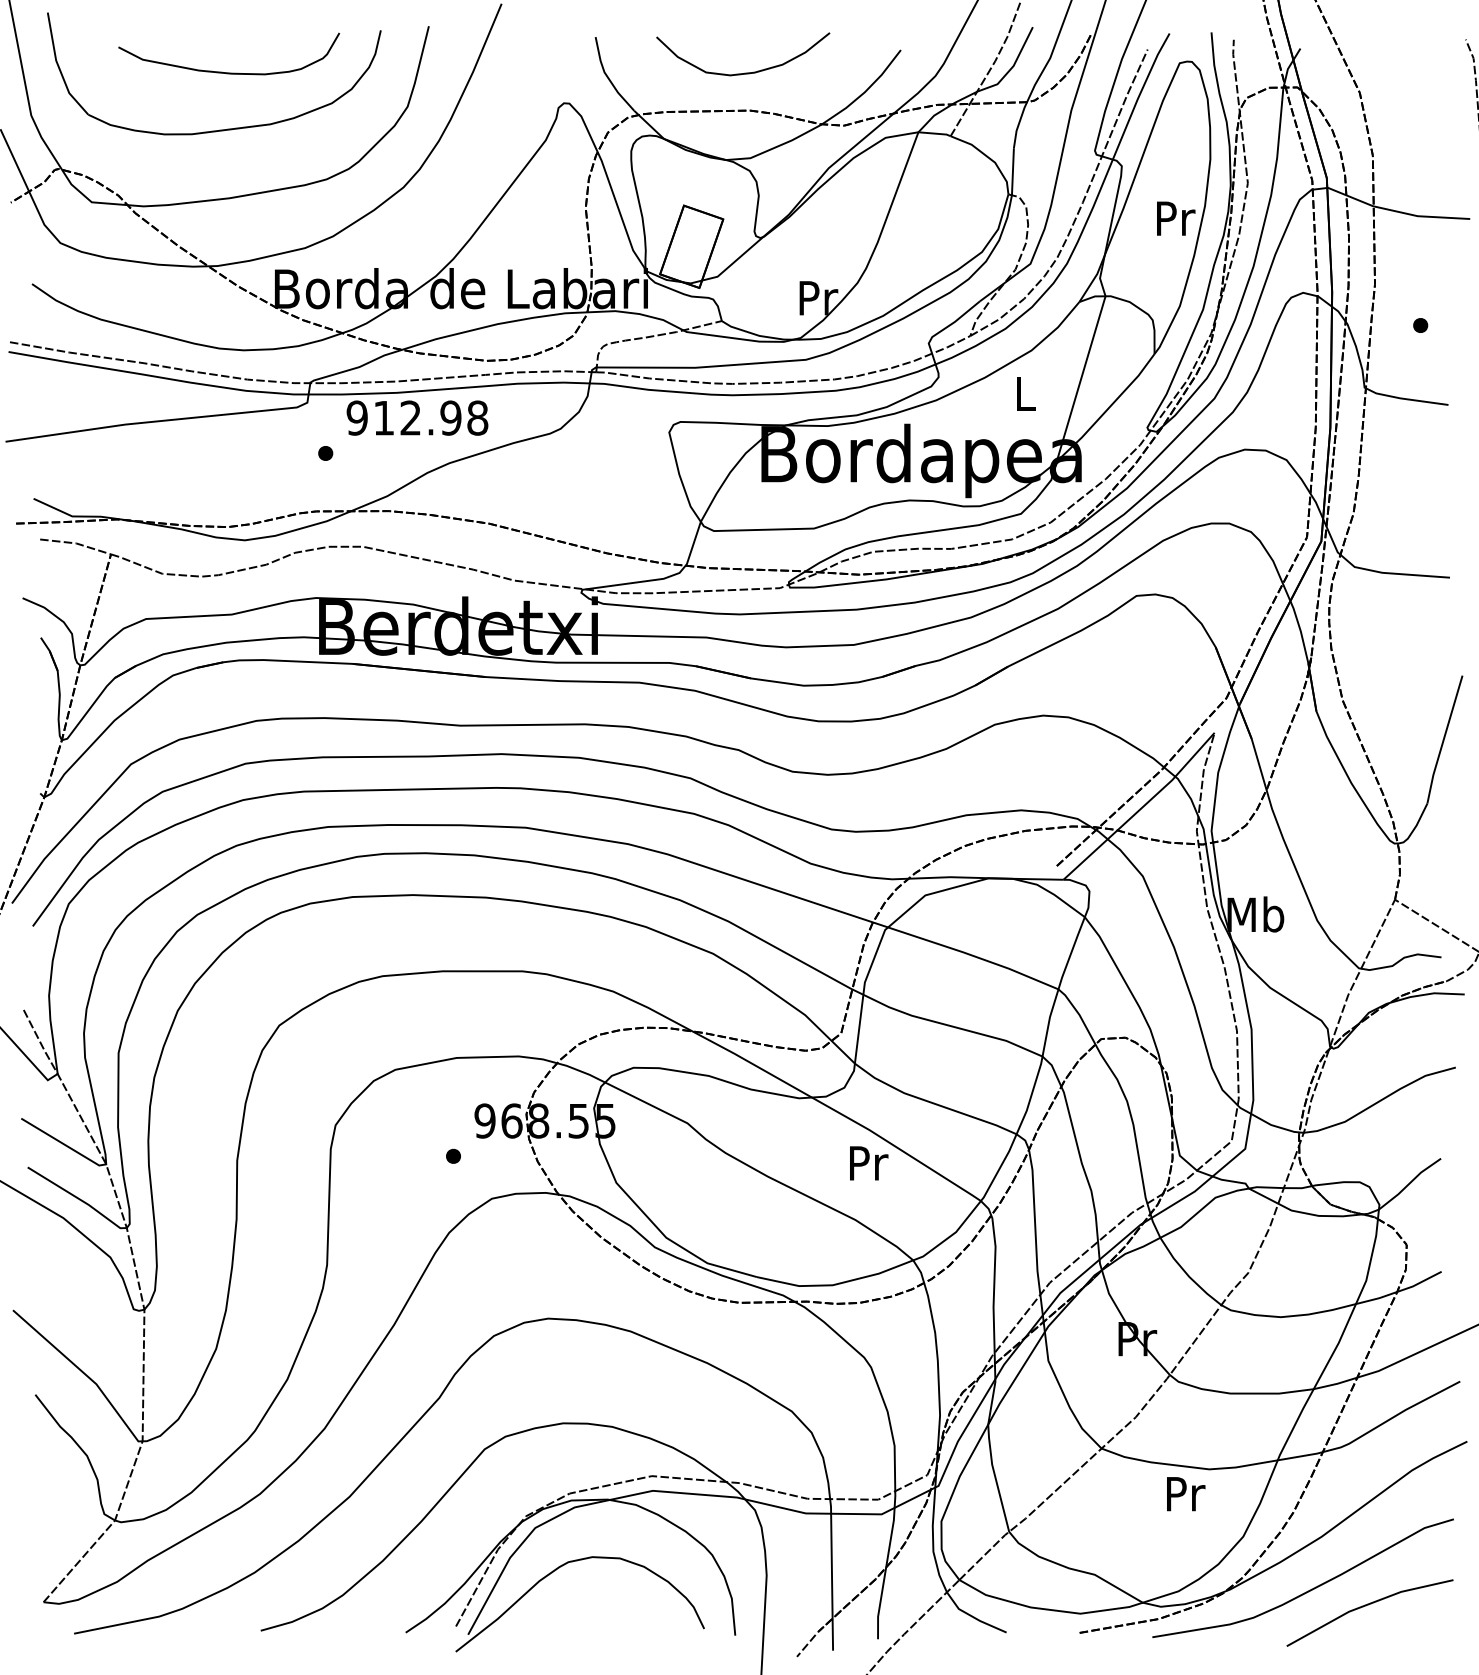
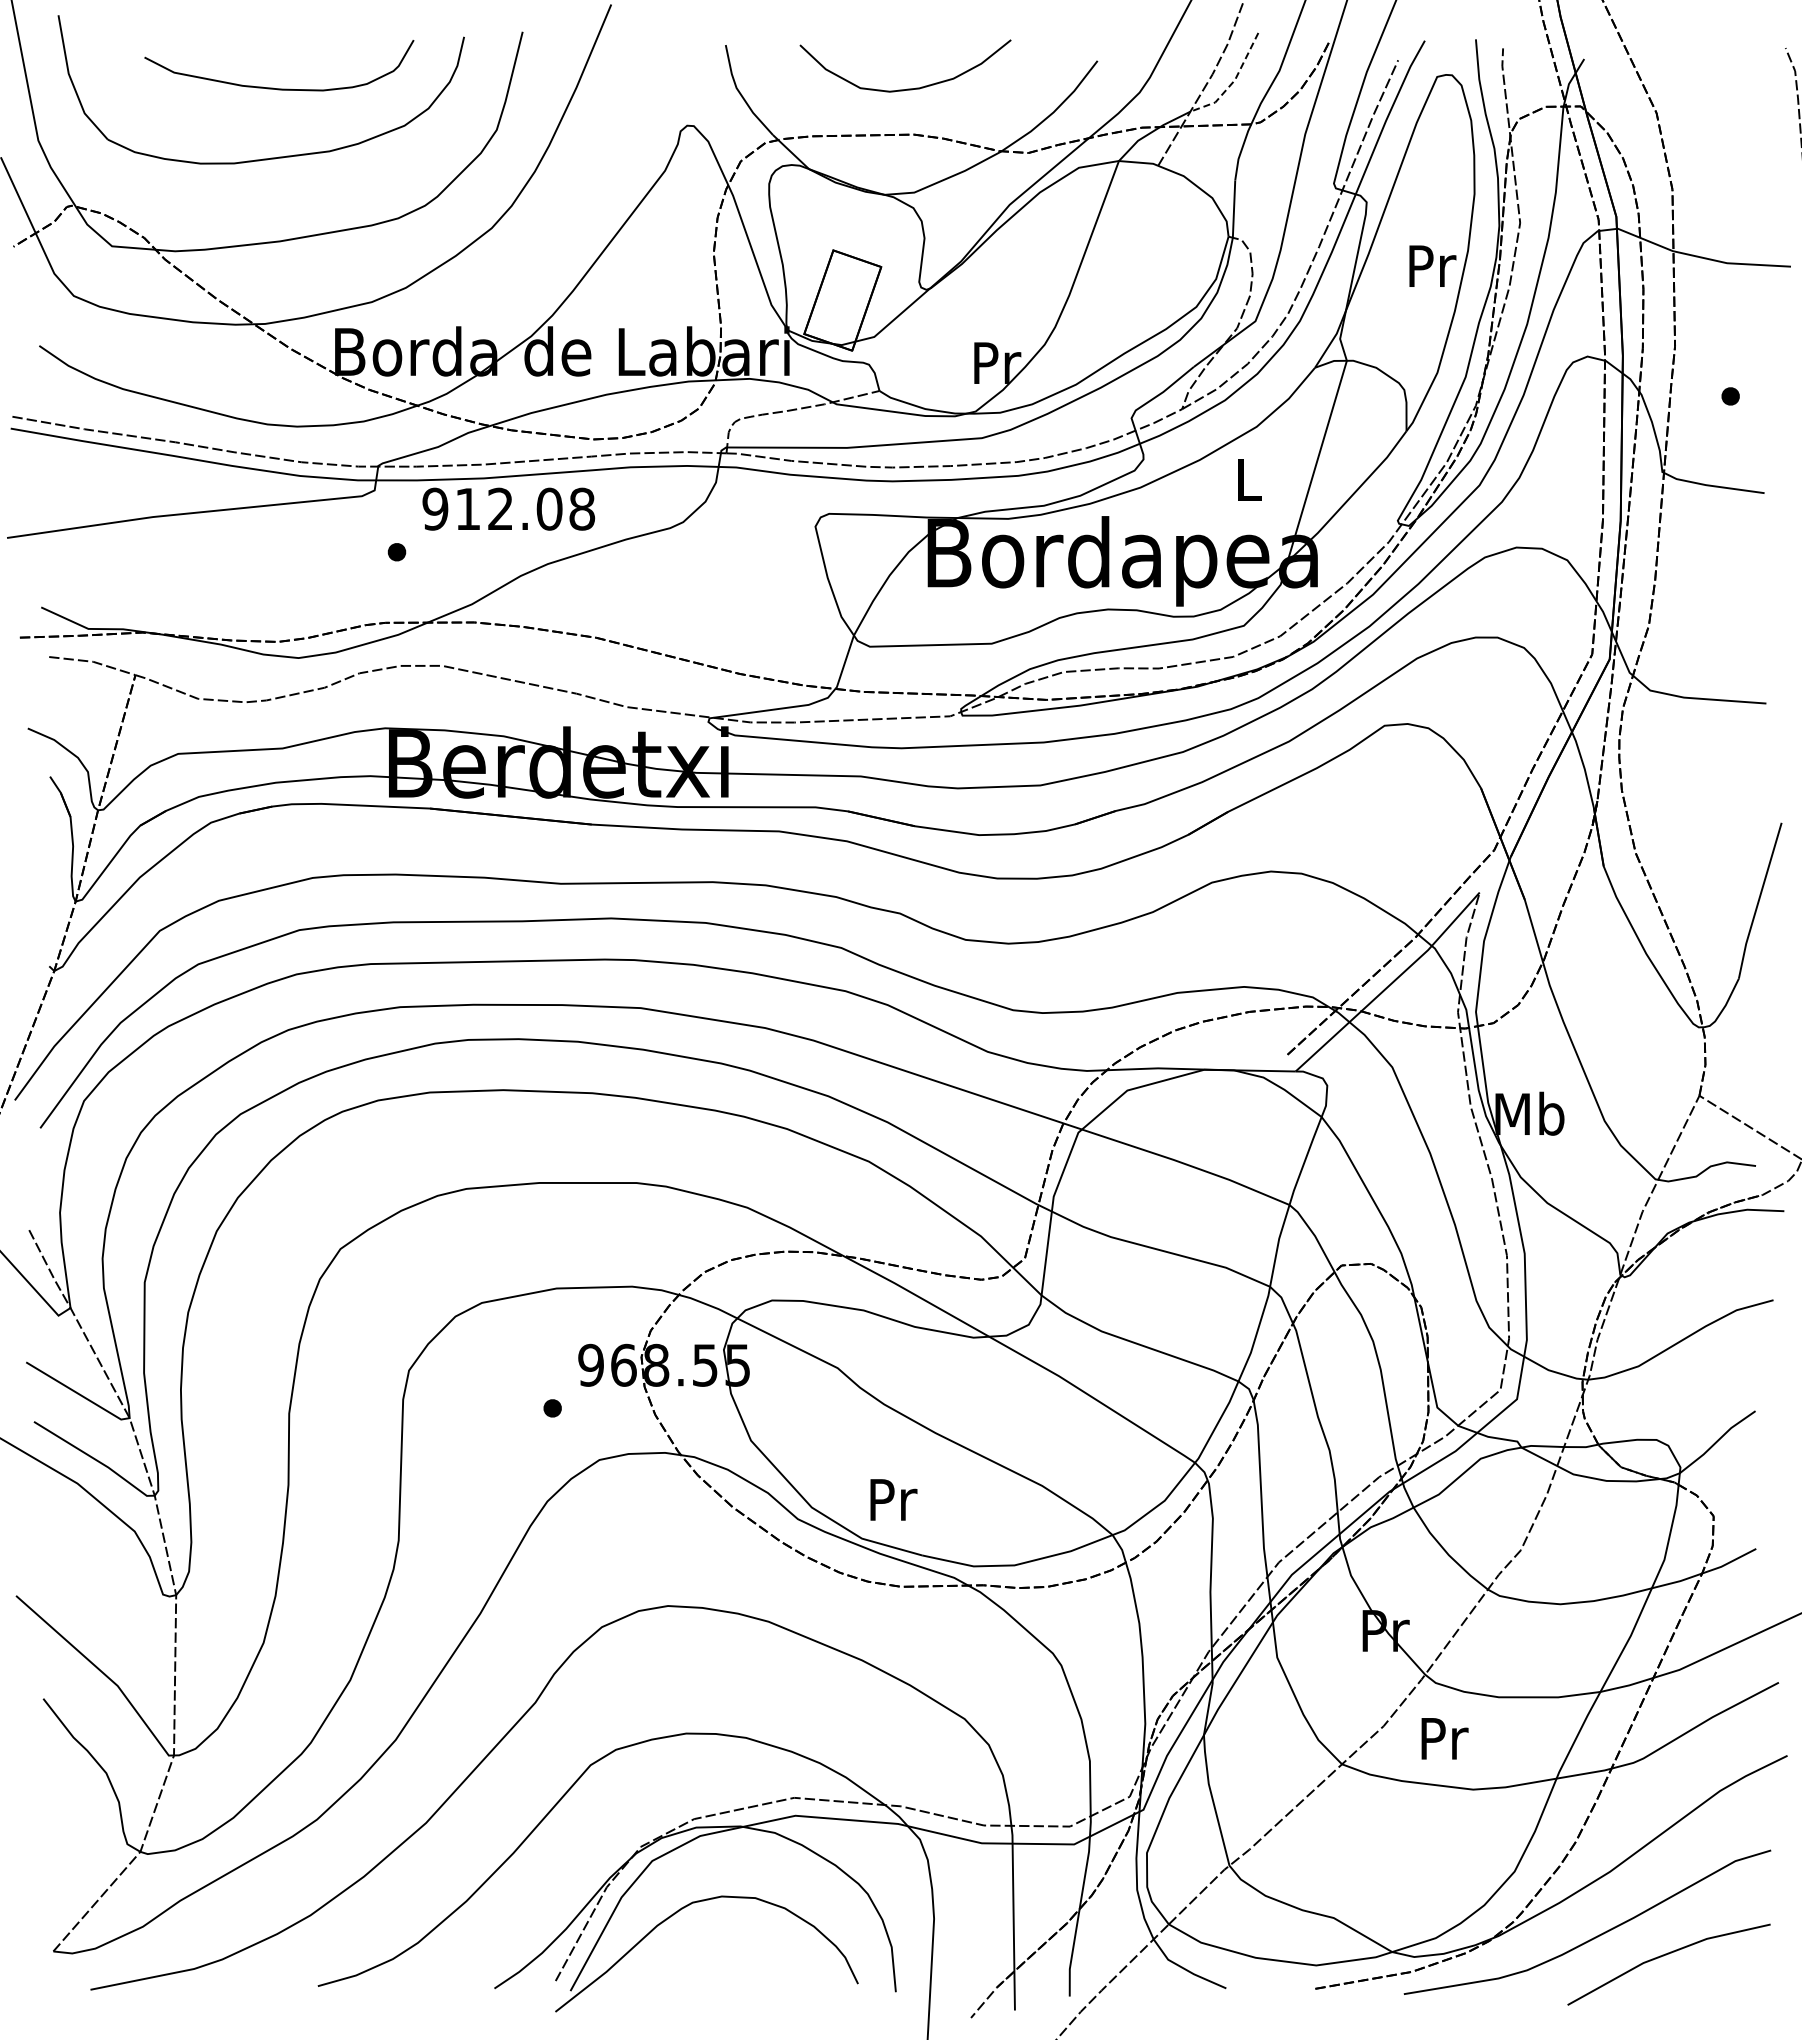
line: (1012, 66) -> (1233, 81), solid -> dashed
text: (450, 417) -> (549, 508), 912.98 -> 912.08
text: (868, 1163) -> (893, 1499), moved
text: (1185, 1493) -> (1444, 1738), moved

